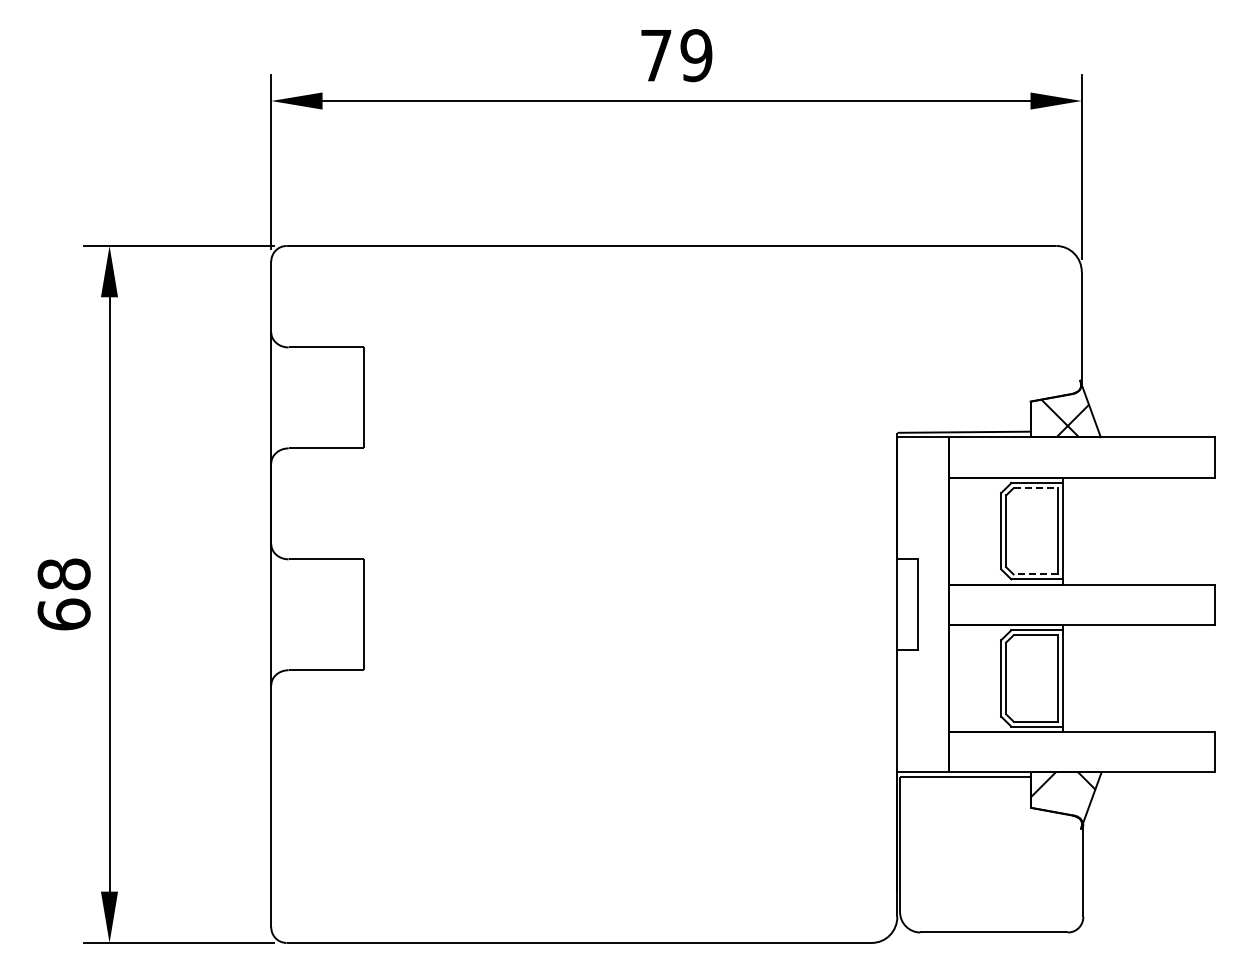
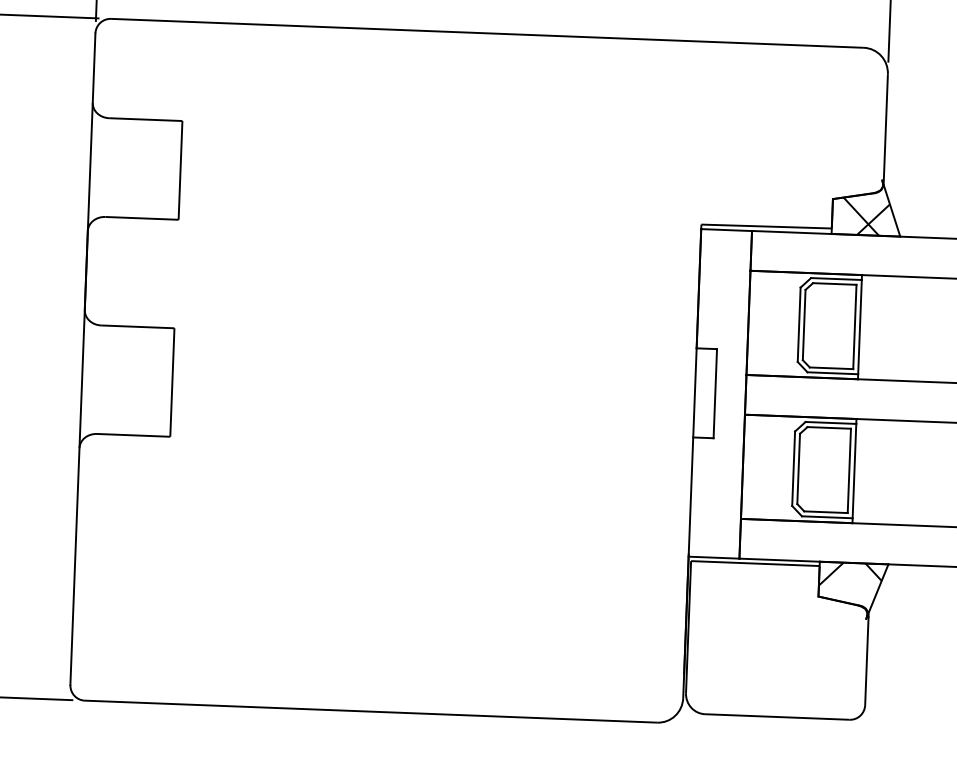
line: (1036, 488) -> (835, 284), dashed -> solid
line: (1035, 574) -> (831, 368), dashed -> solid

